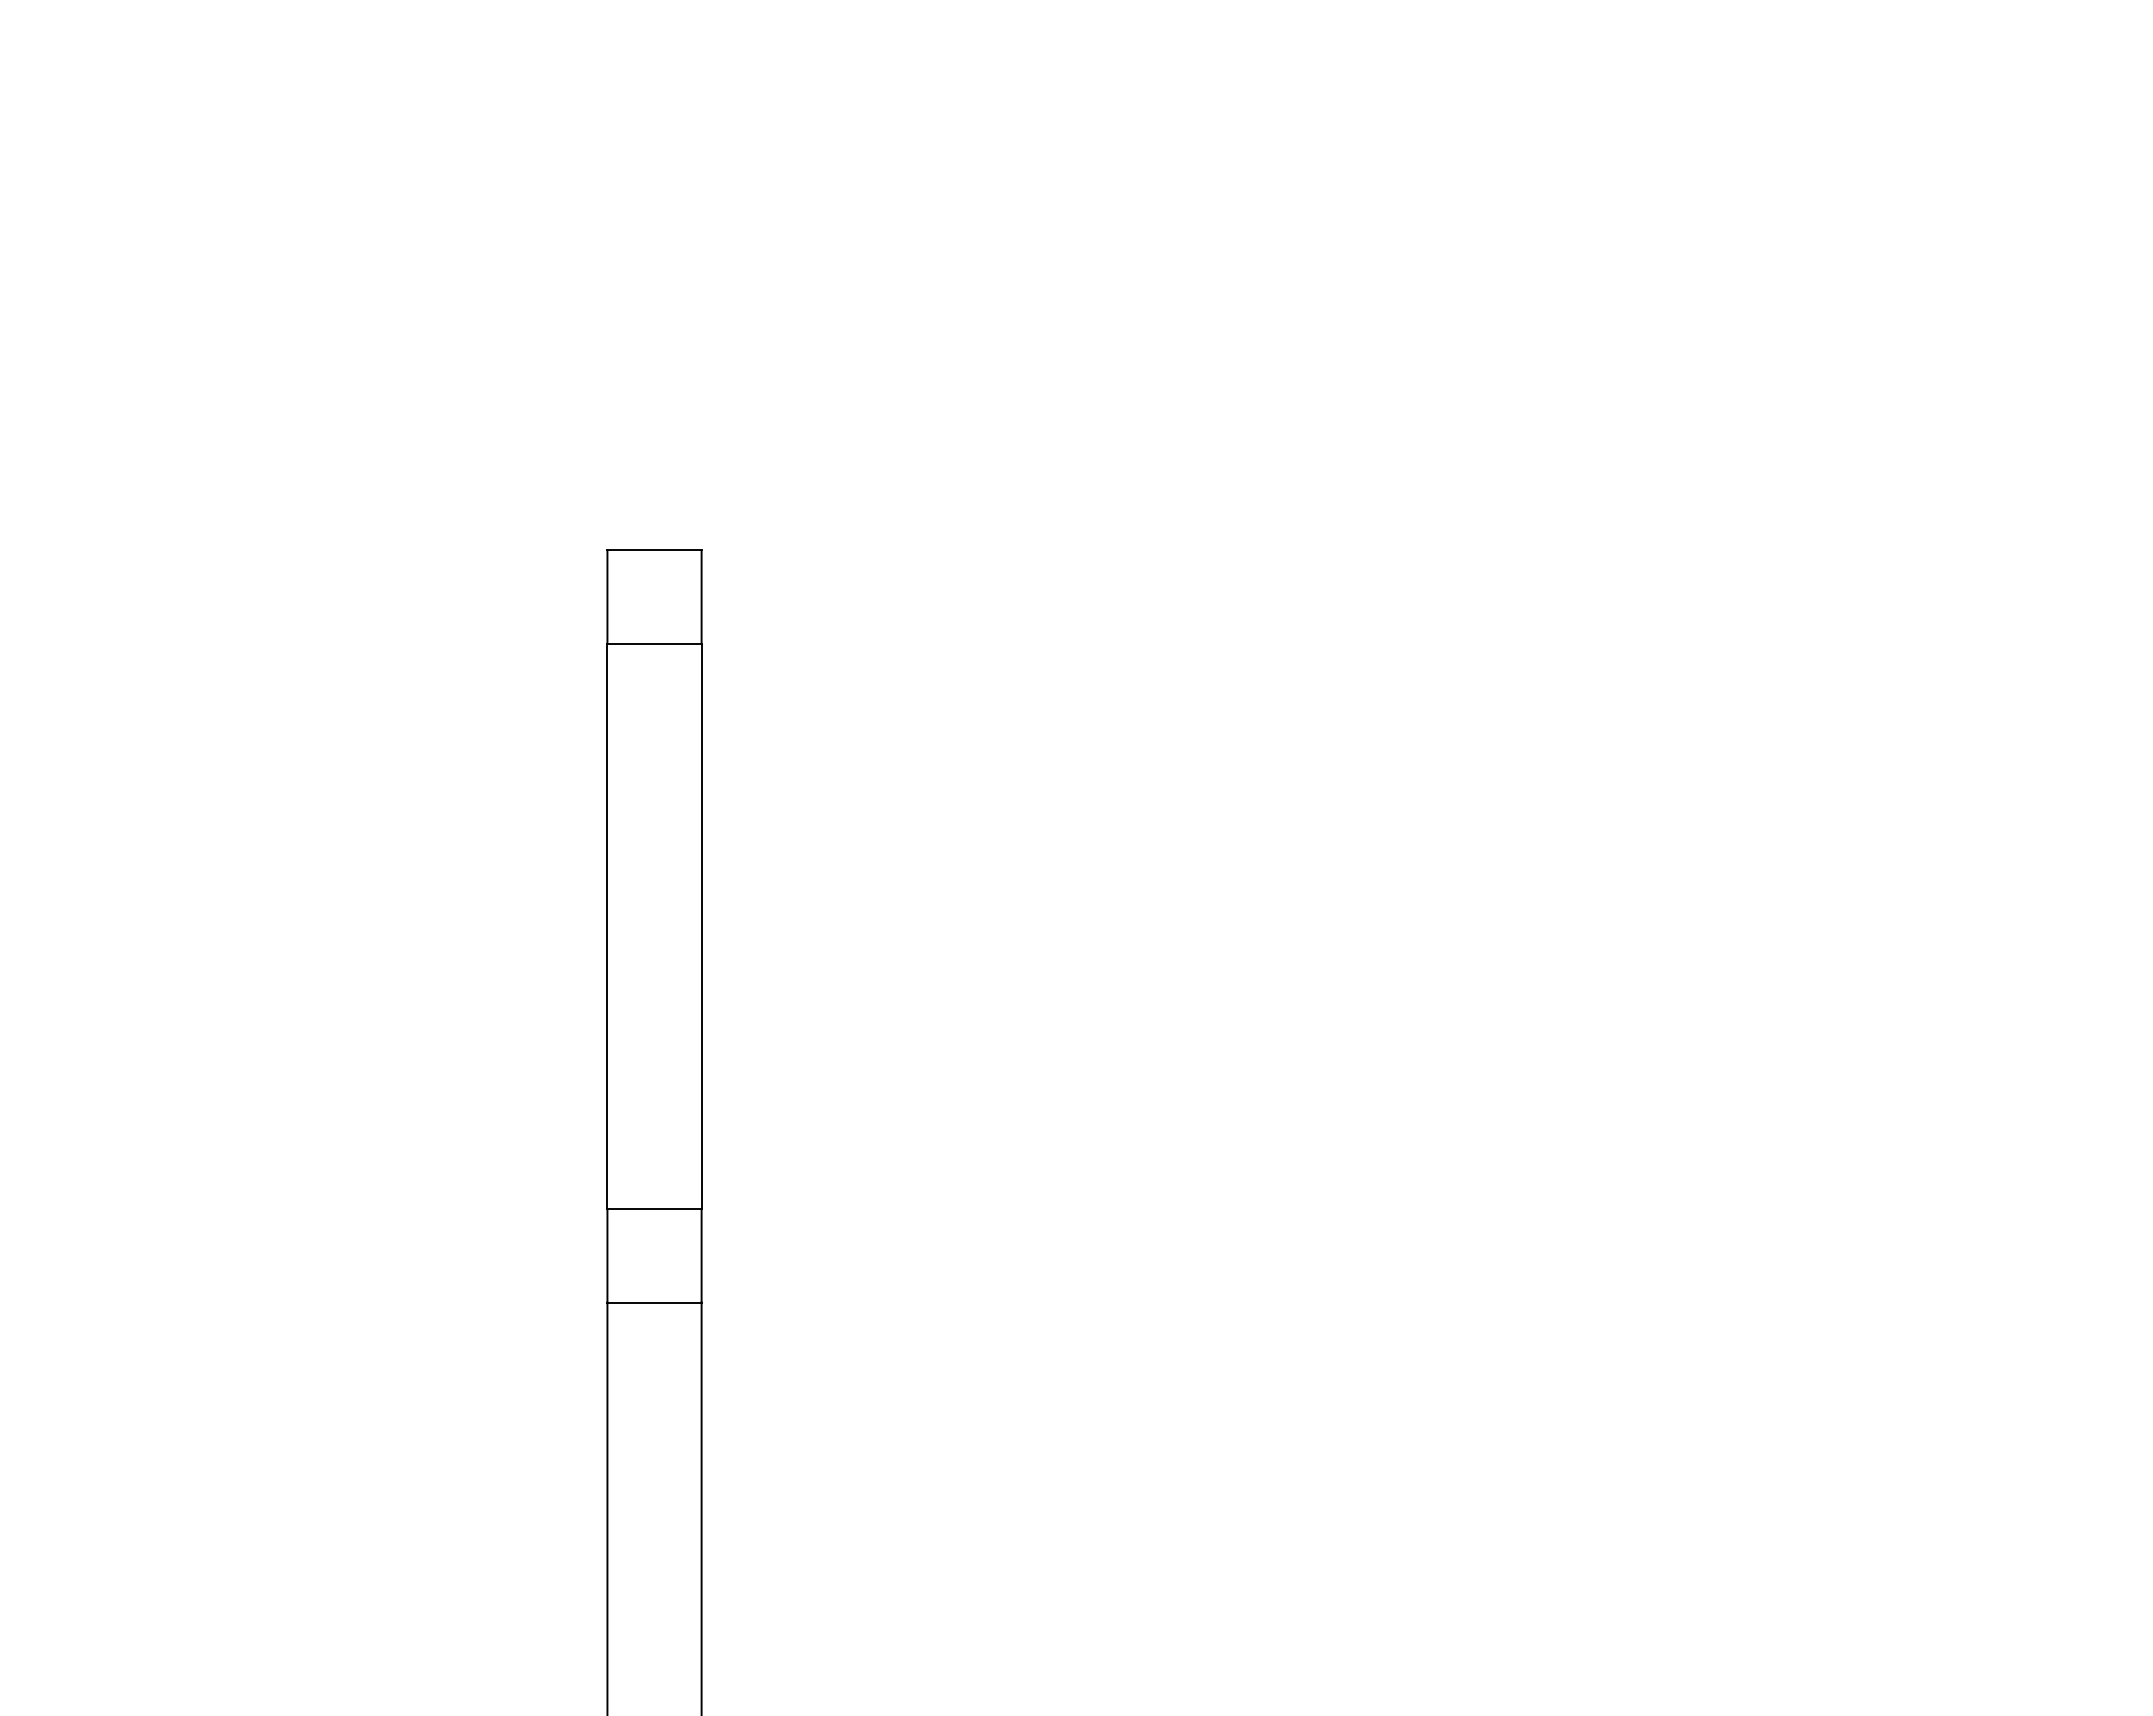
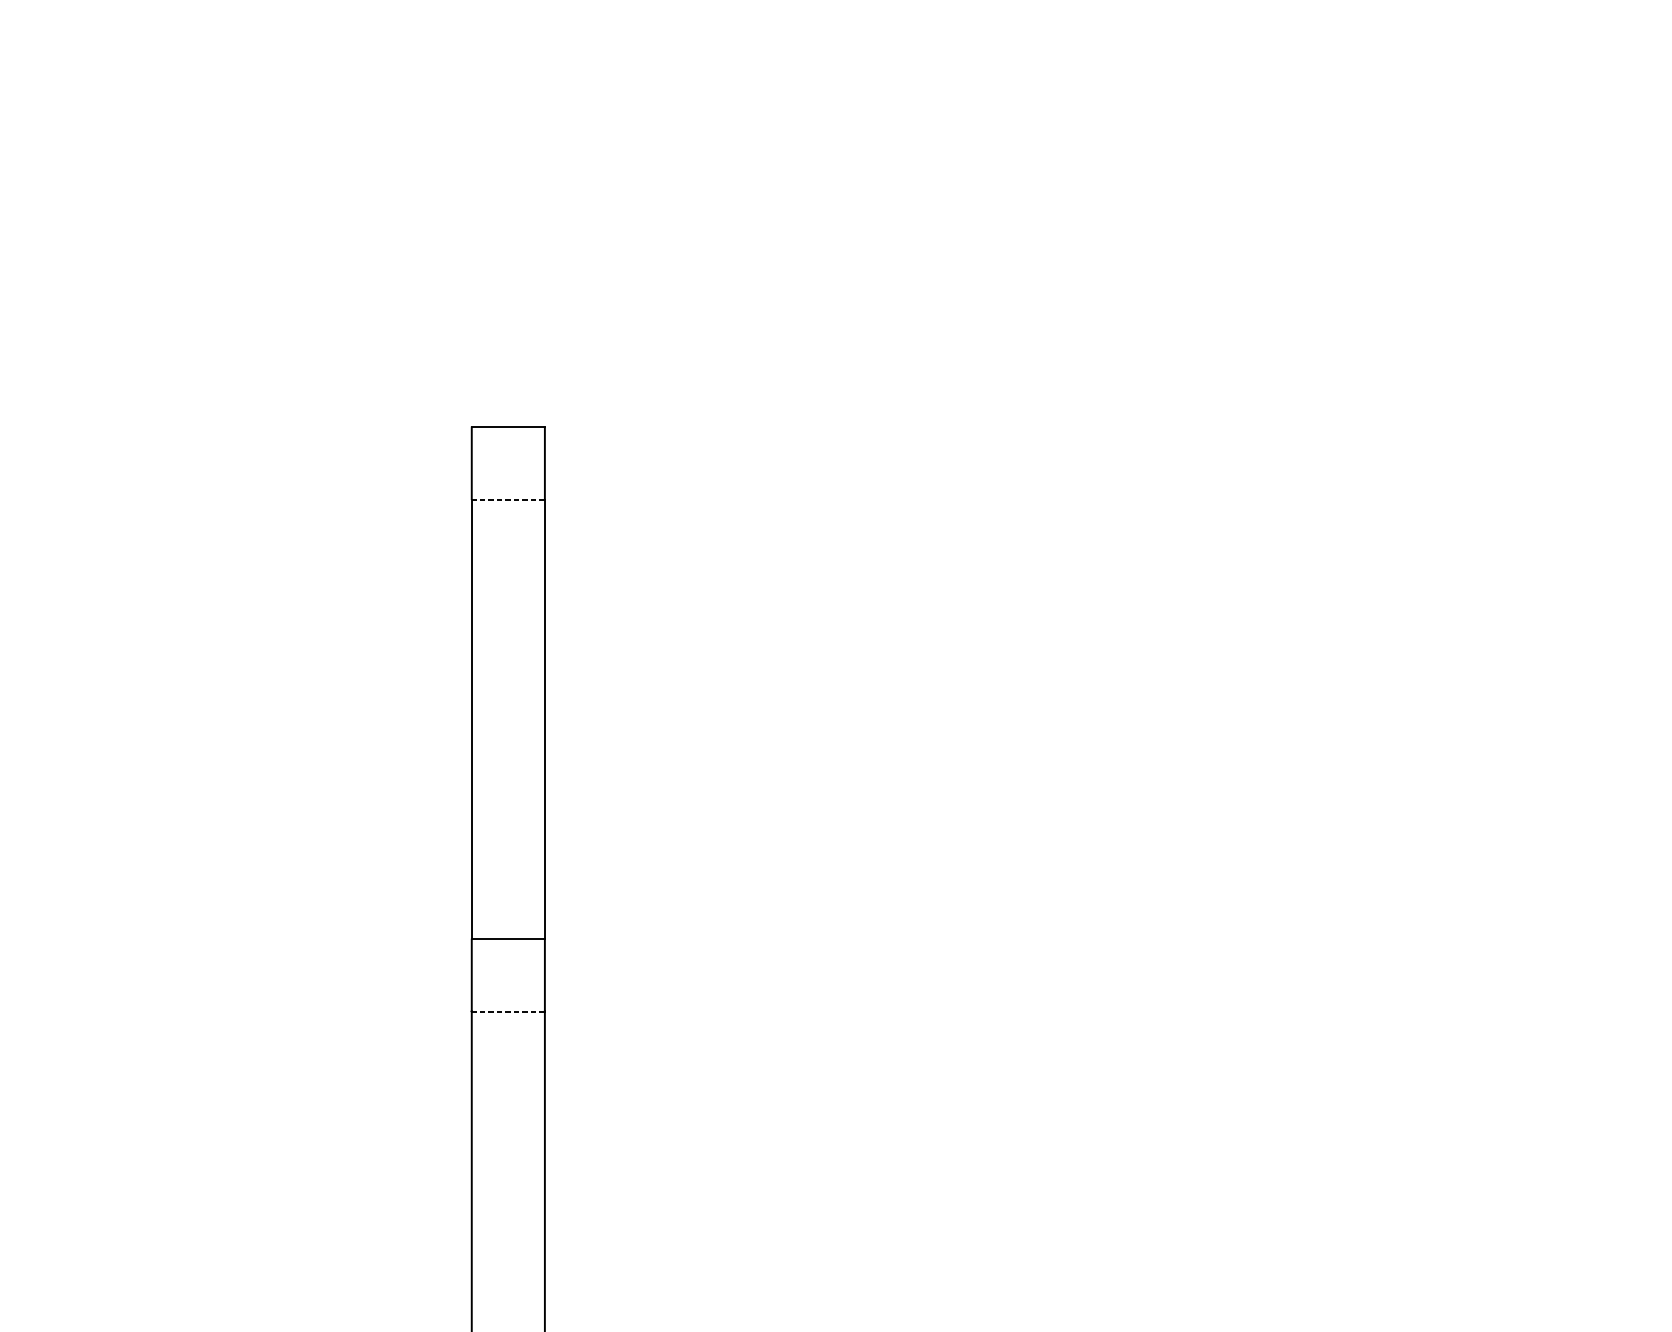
line: (654, 644) -> (508, 500), solid -> dashed
line: (654, 1303) -> (508, 1011), solid -> dashed

